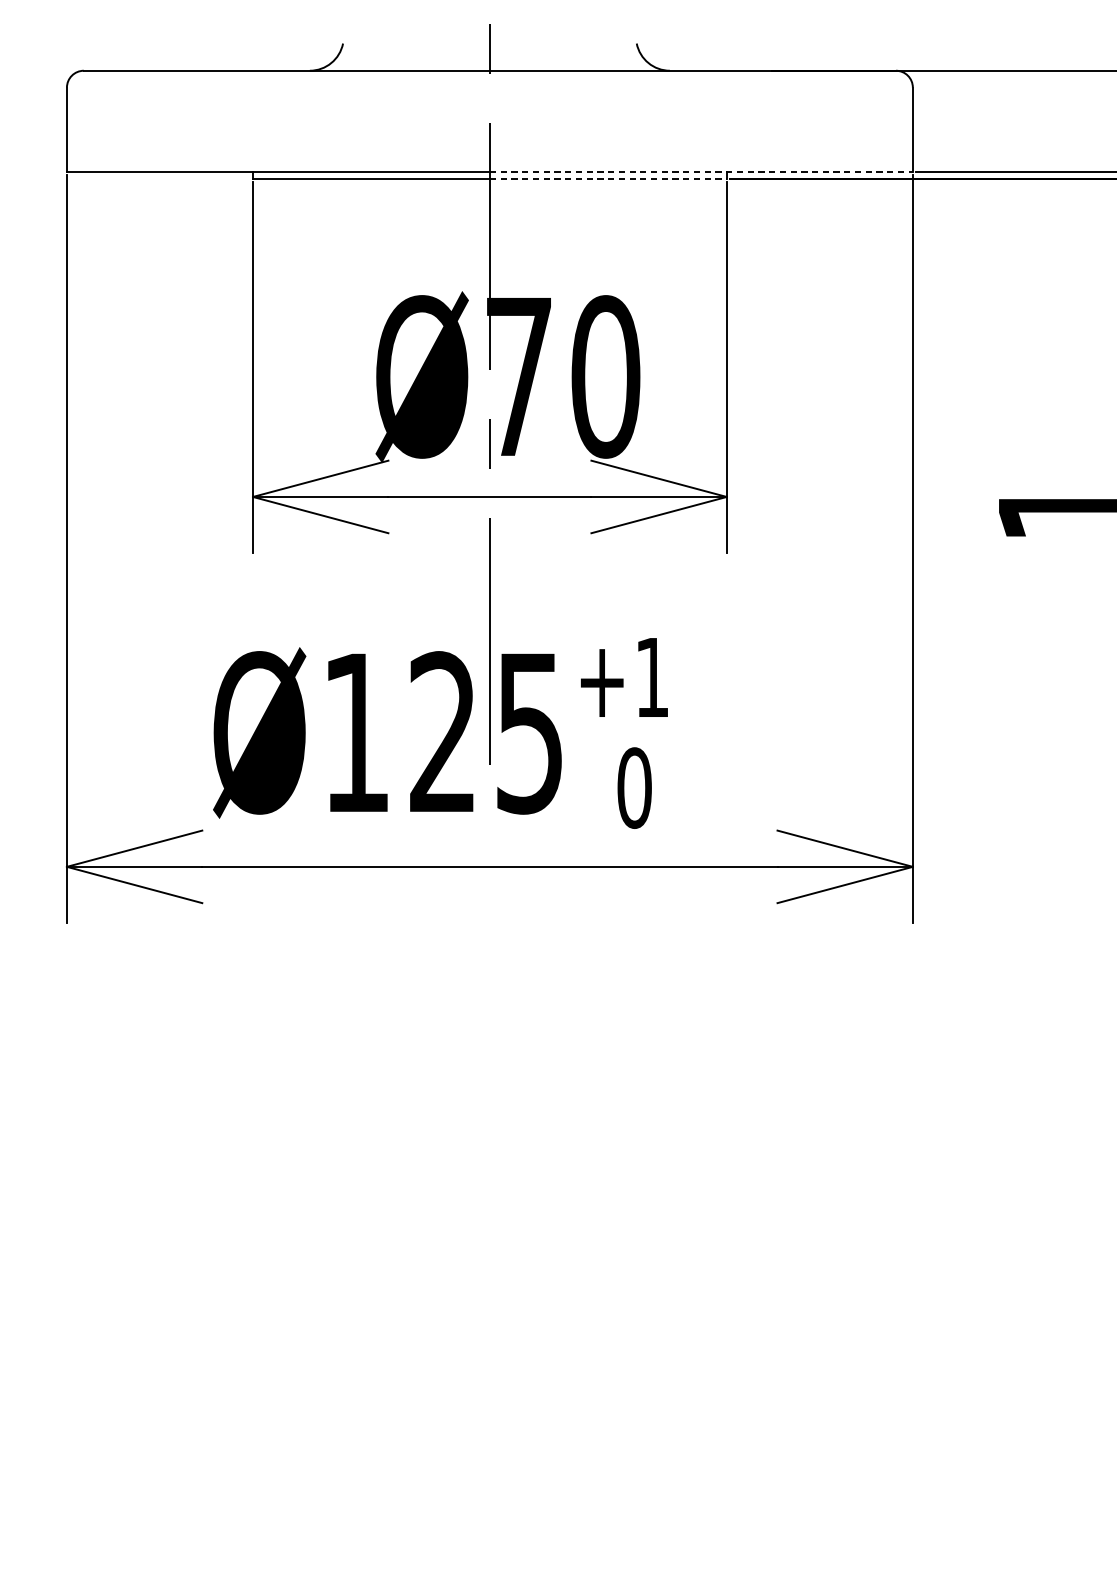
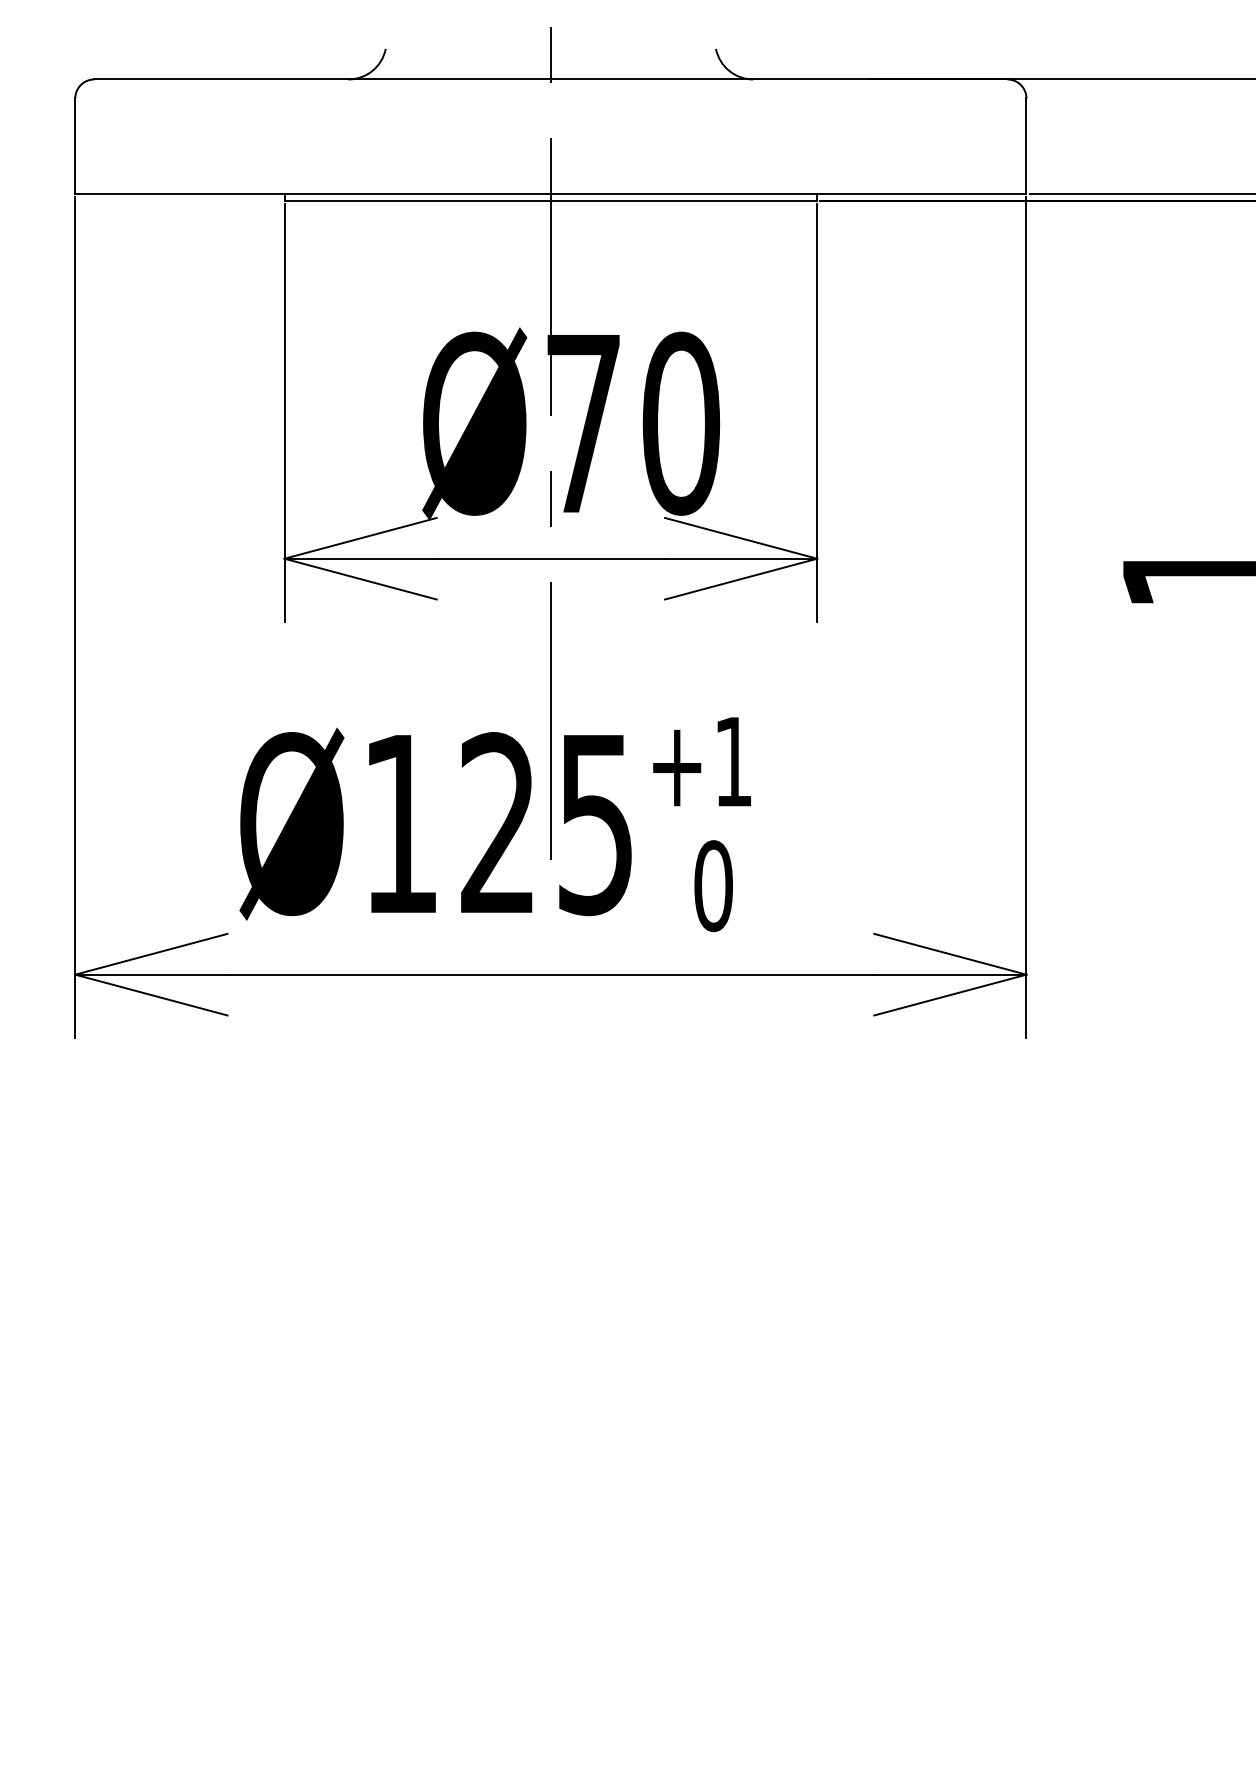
line: (701, 172) -> (788, 193), dashed -> solid
line: (608, 179) -> (684, 201), dashed -> solid

